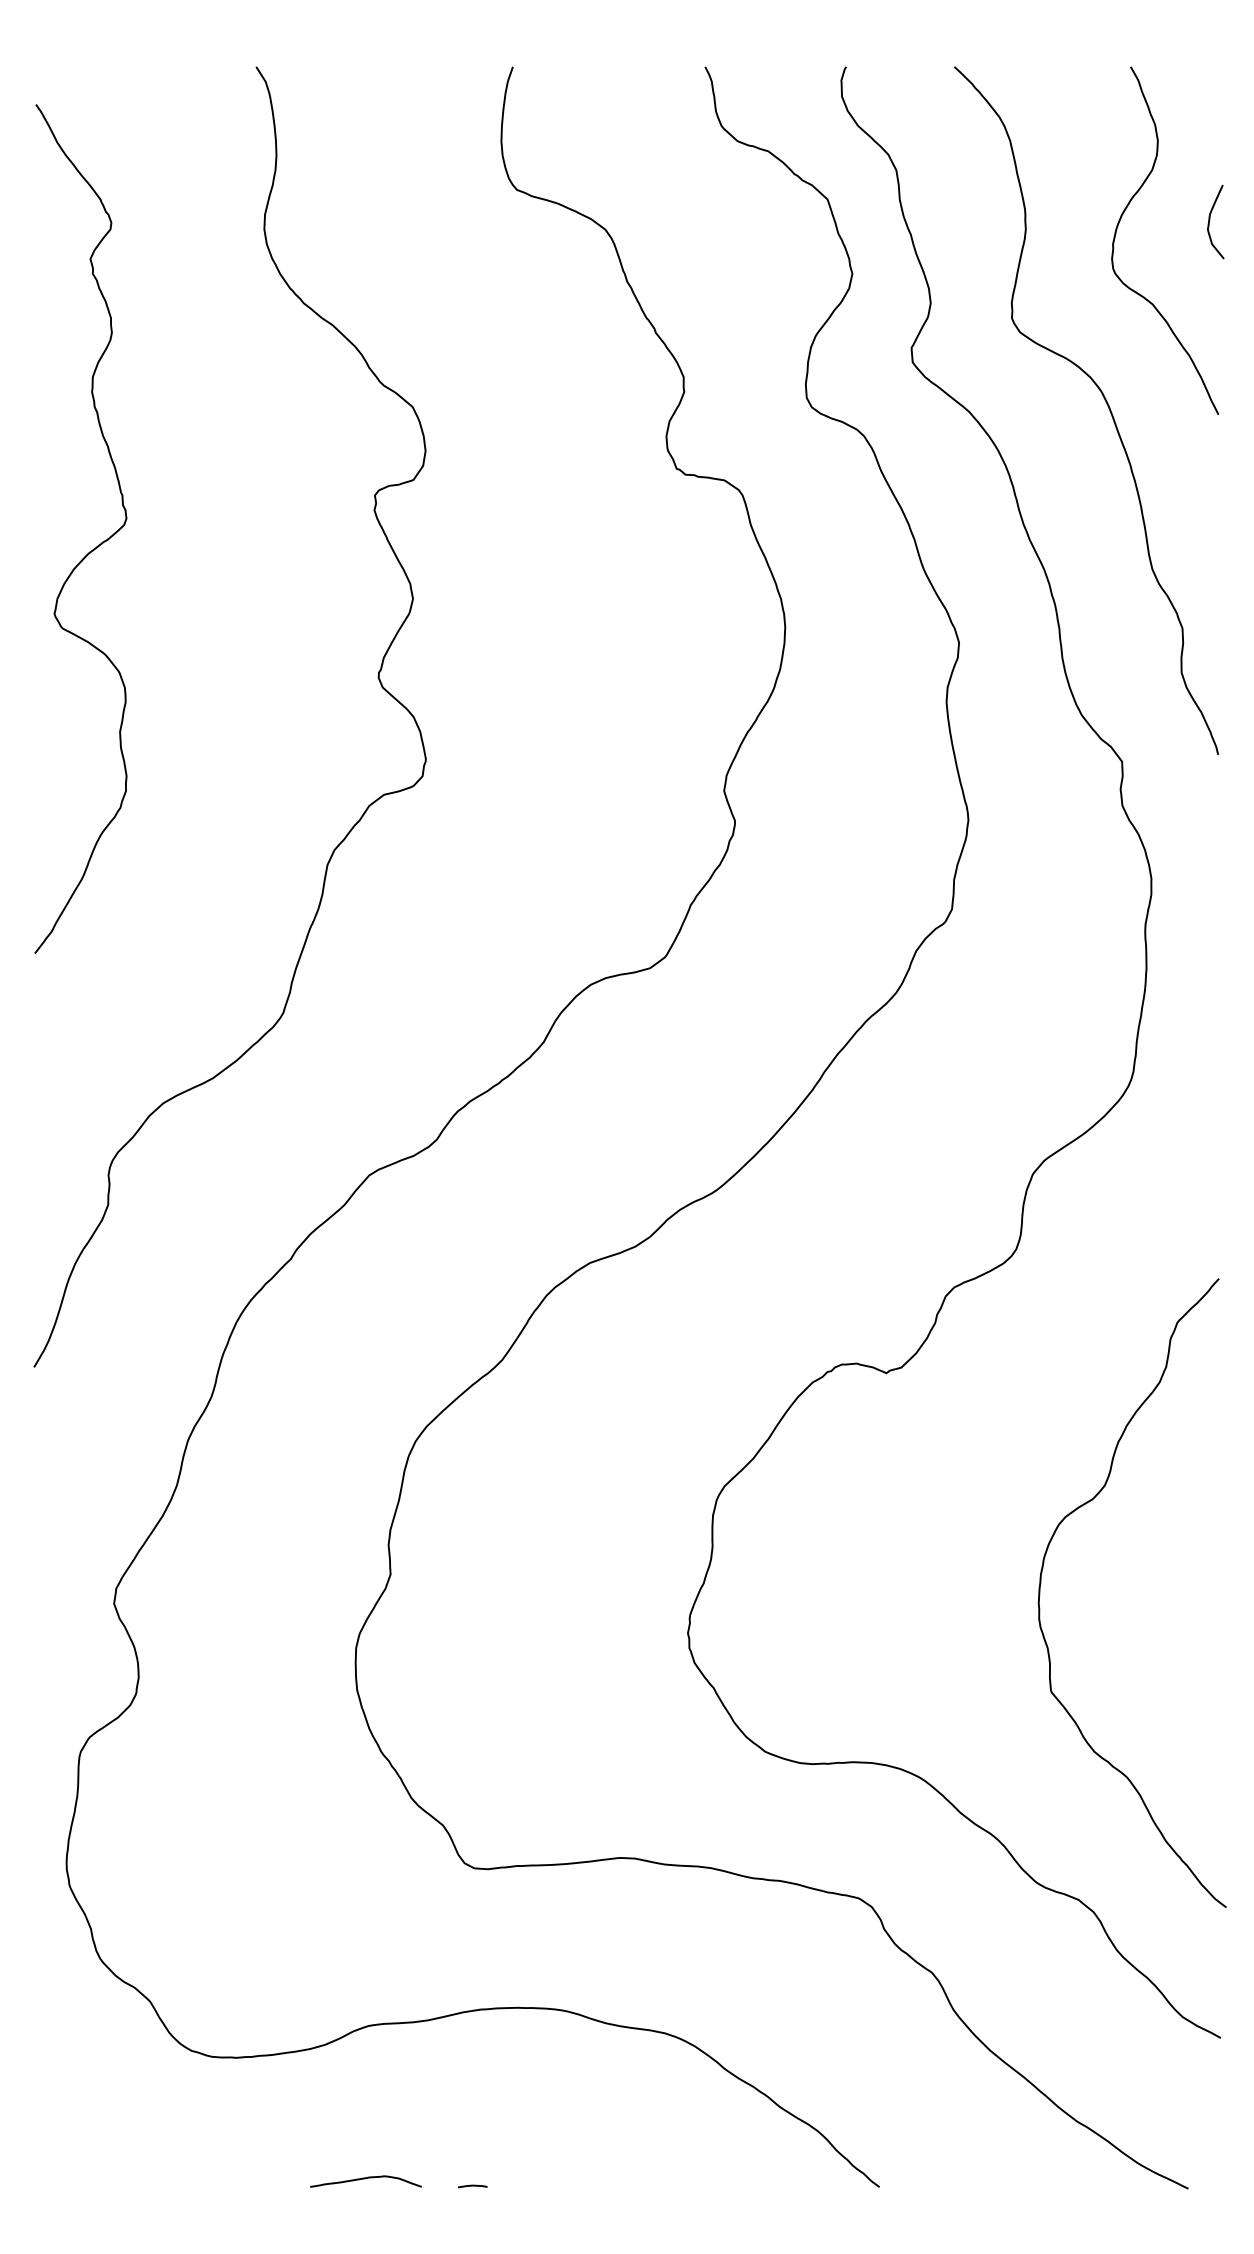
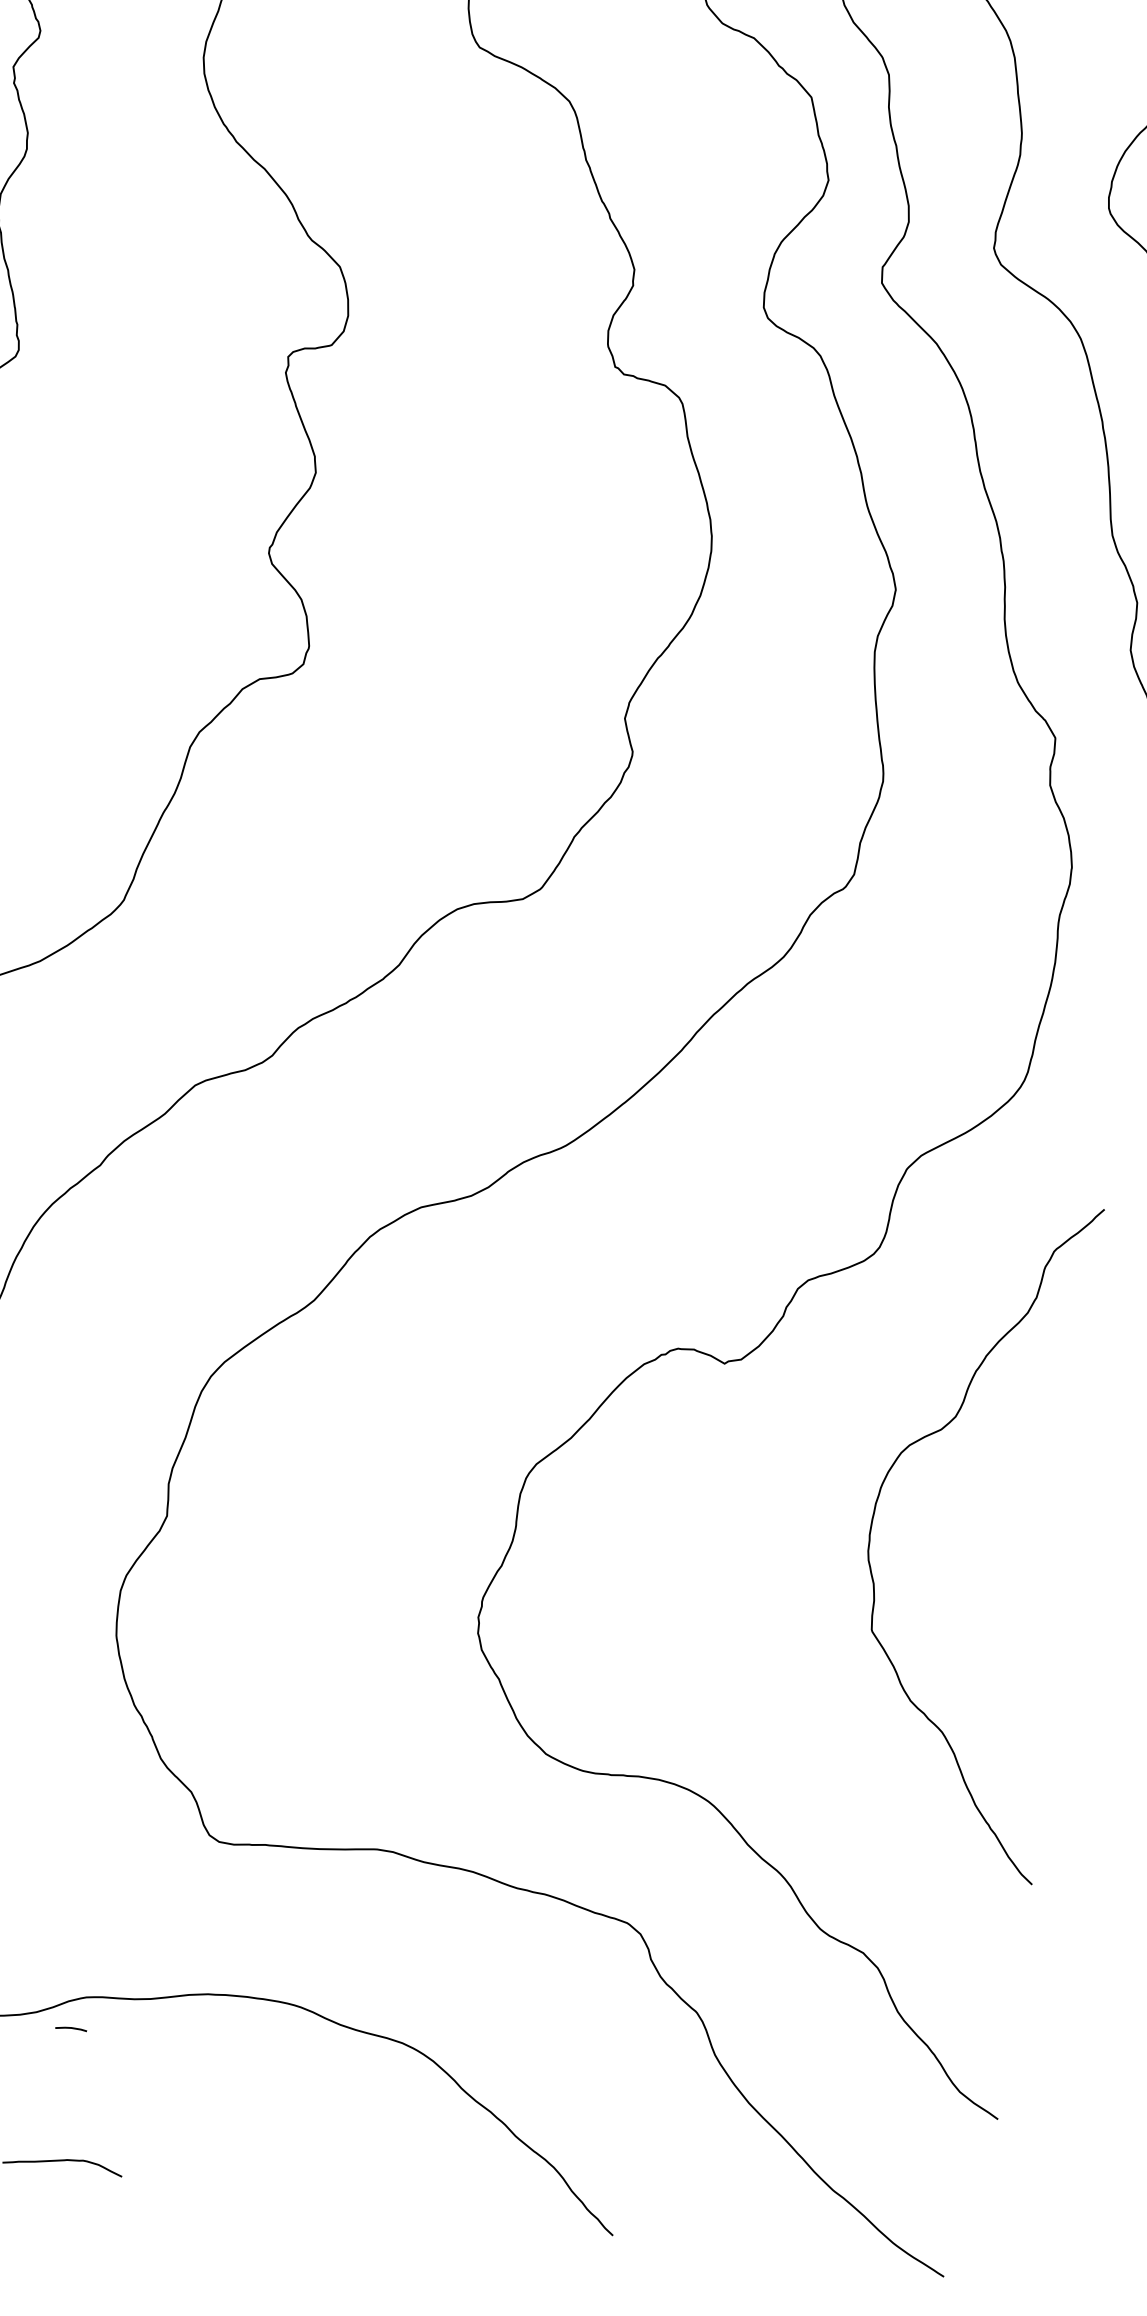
curve: (1041, 1583) -> (875, 1513), moved
line: (472, 2186) -> (70, 2028), moved

